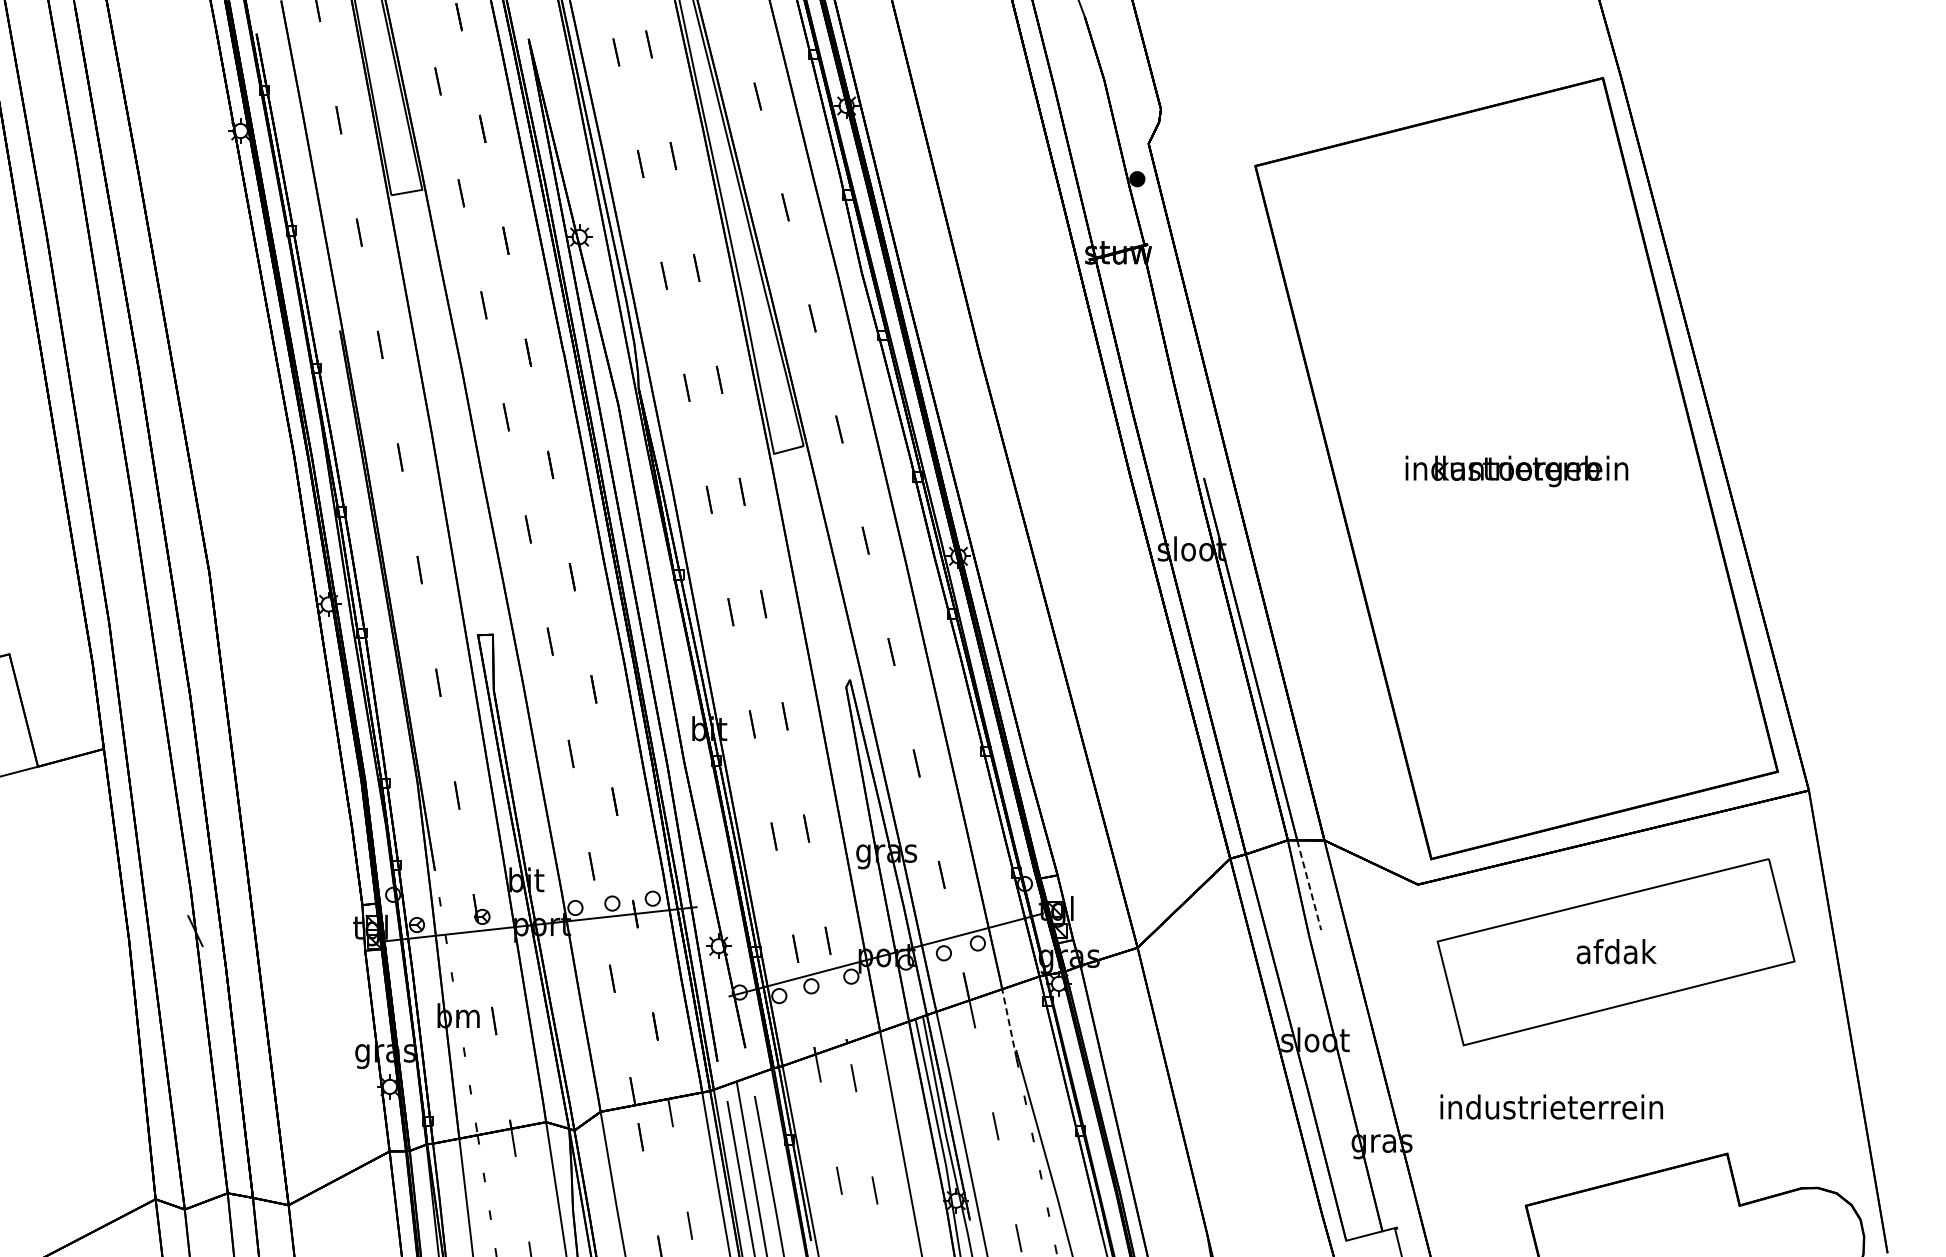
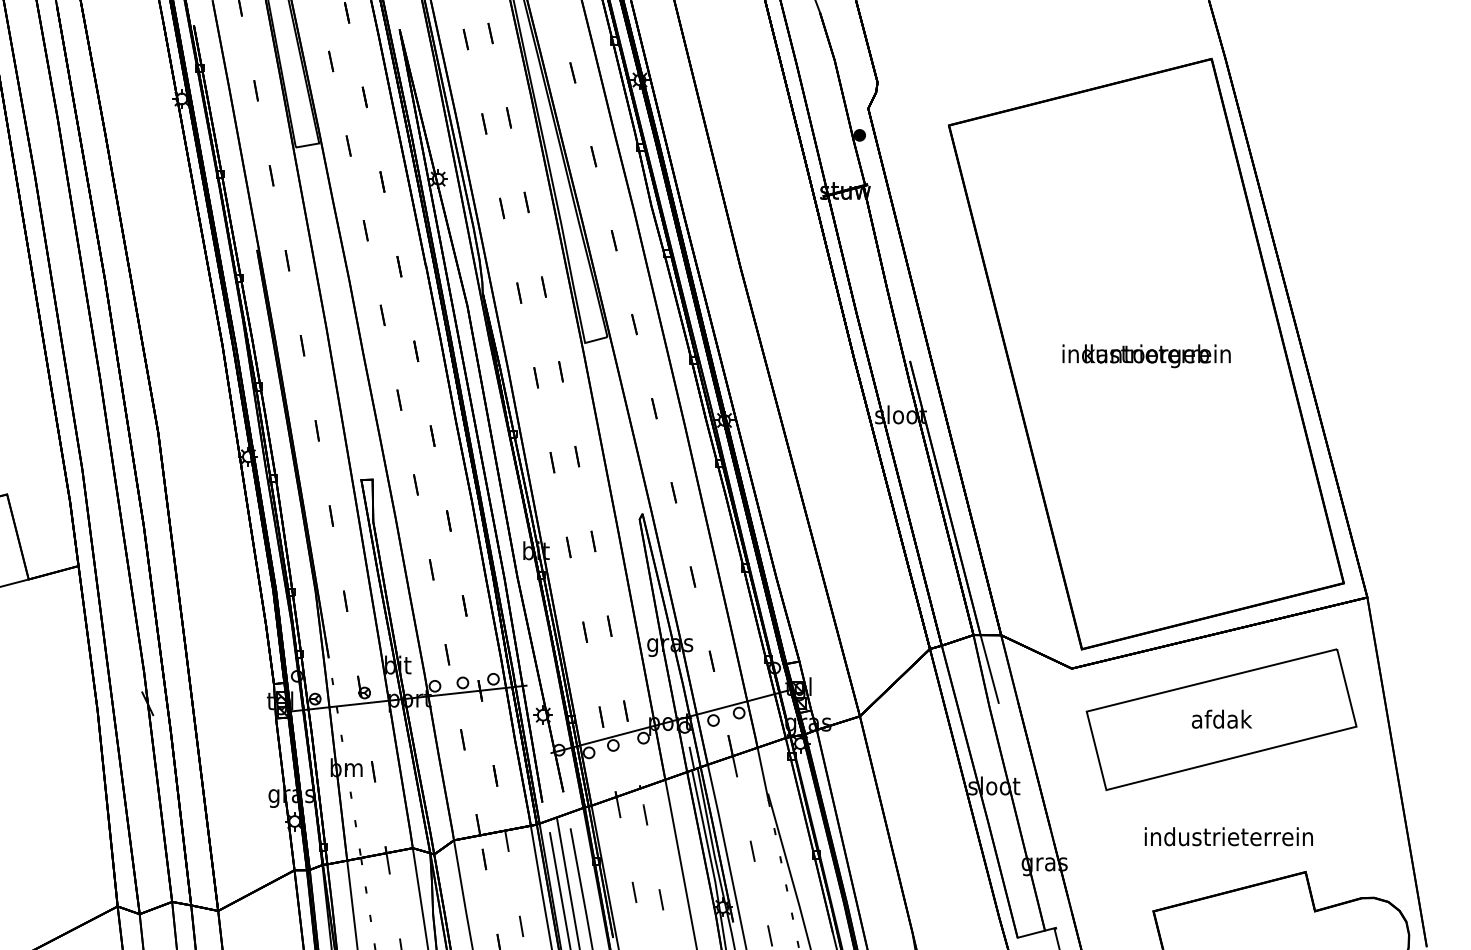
line: (1309, 885) -> (989, 669), dashed -> solid
line: (915, 1003) -> (692, 758), added
line: (1009, 1023) -> (763, 773), dashed -> solid
text: (1551, 1106) -> (1228, 836), moved

